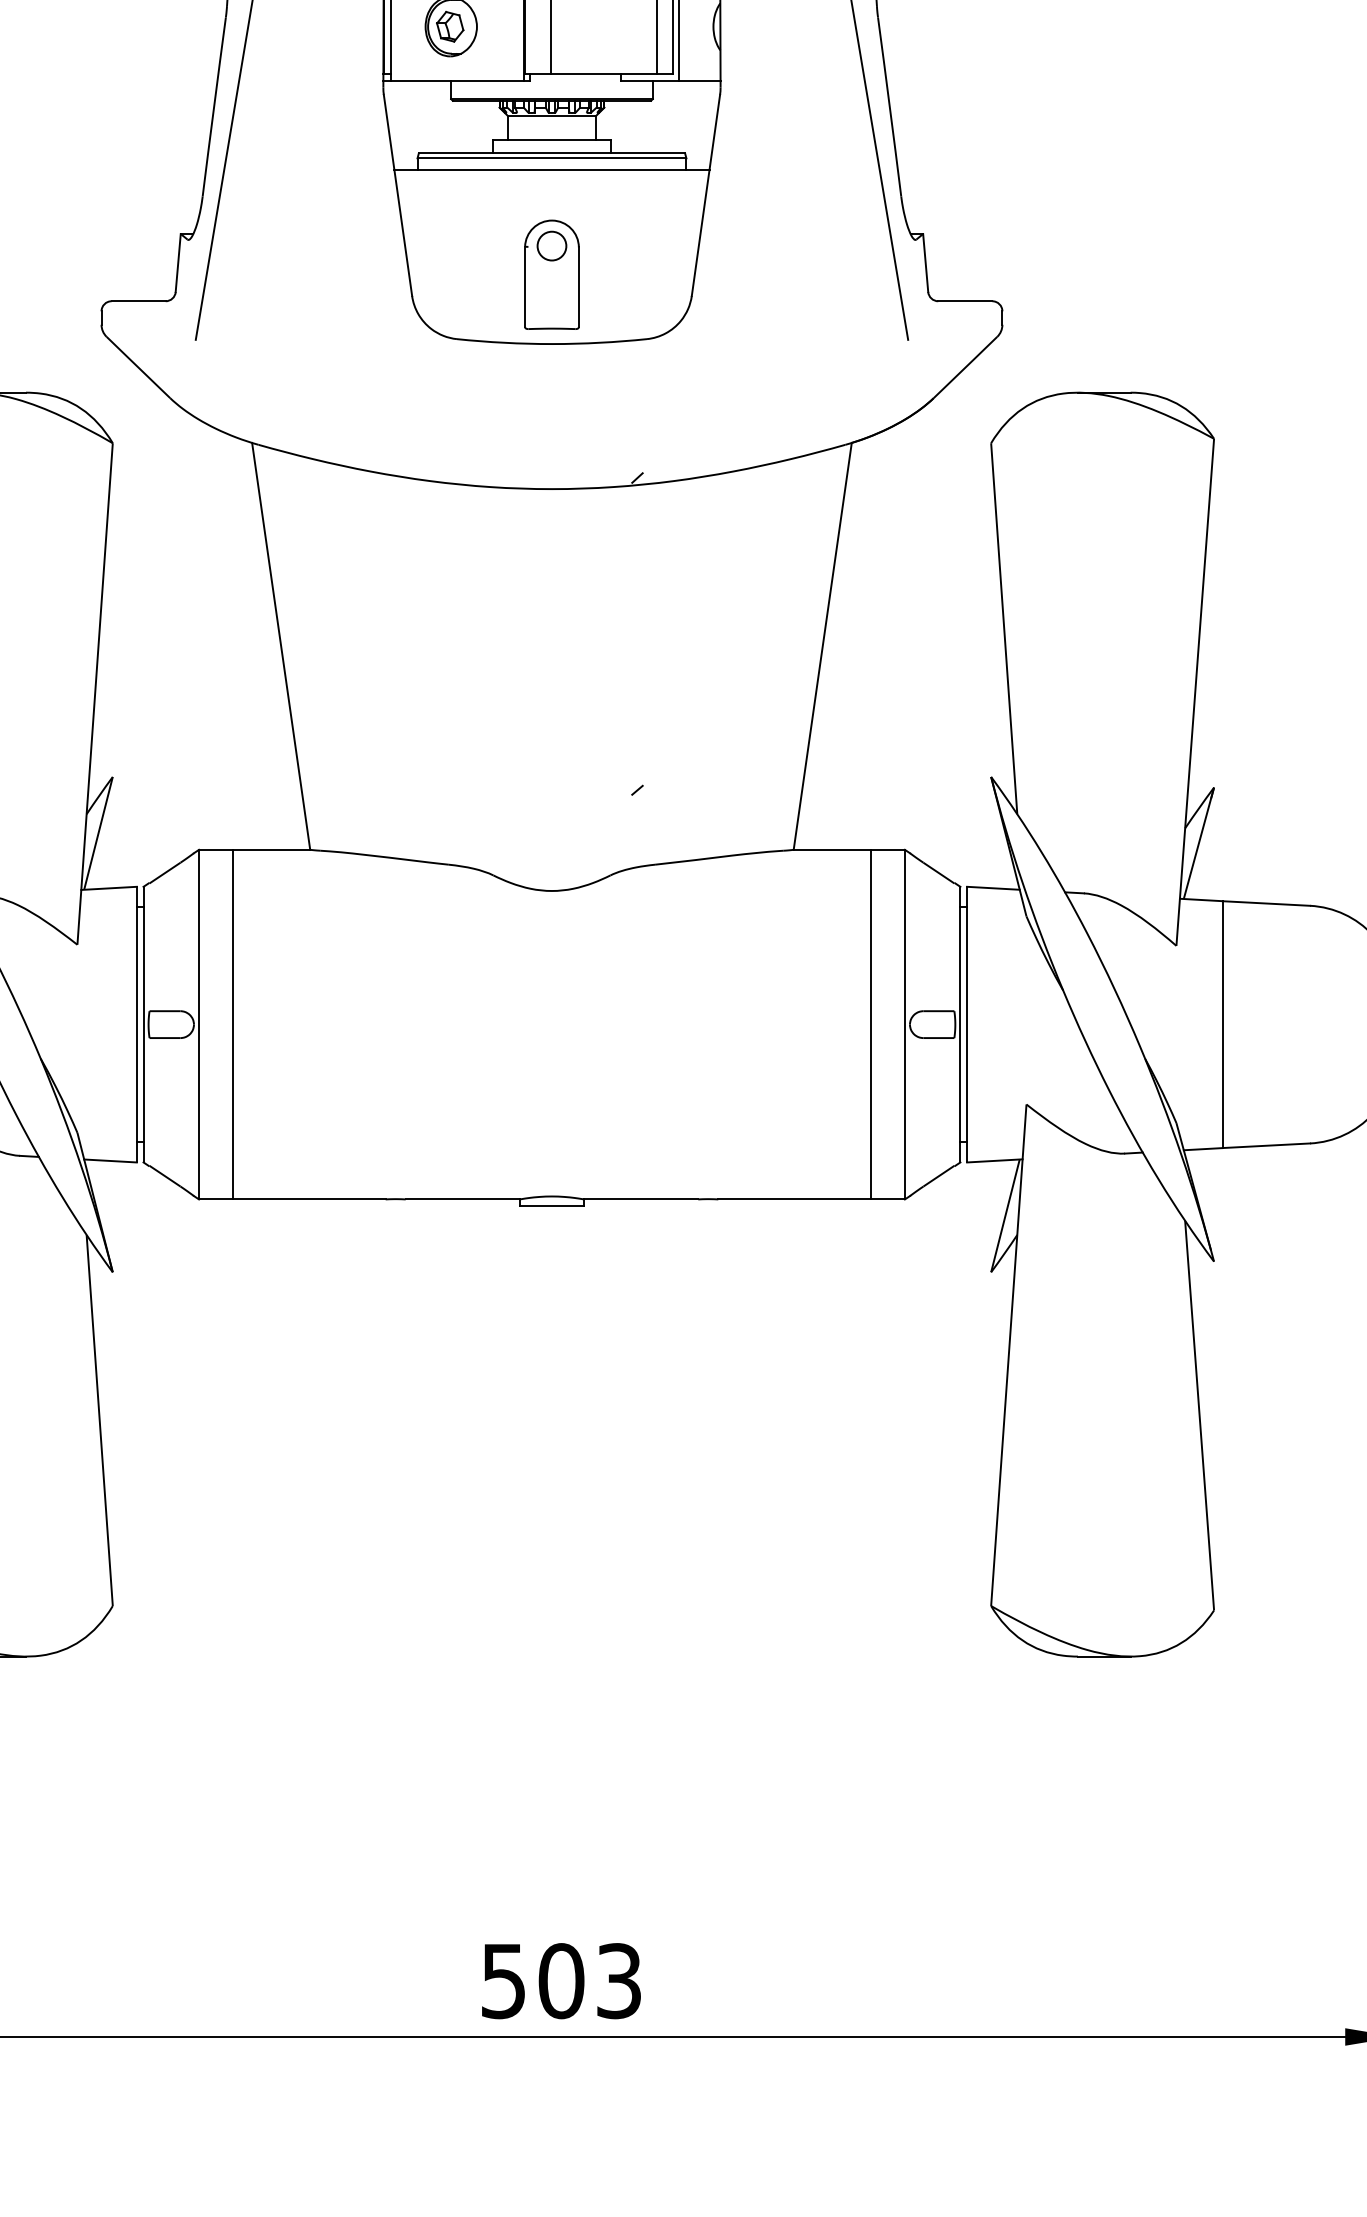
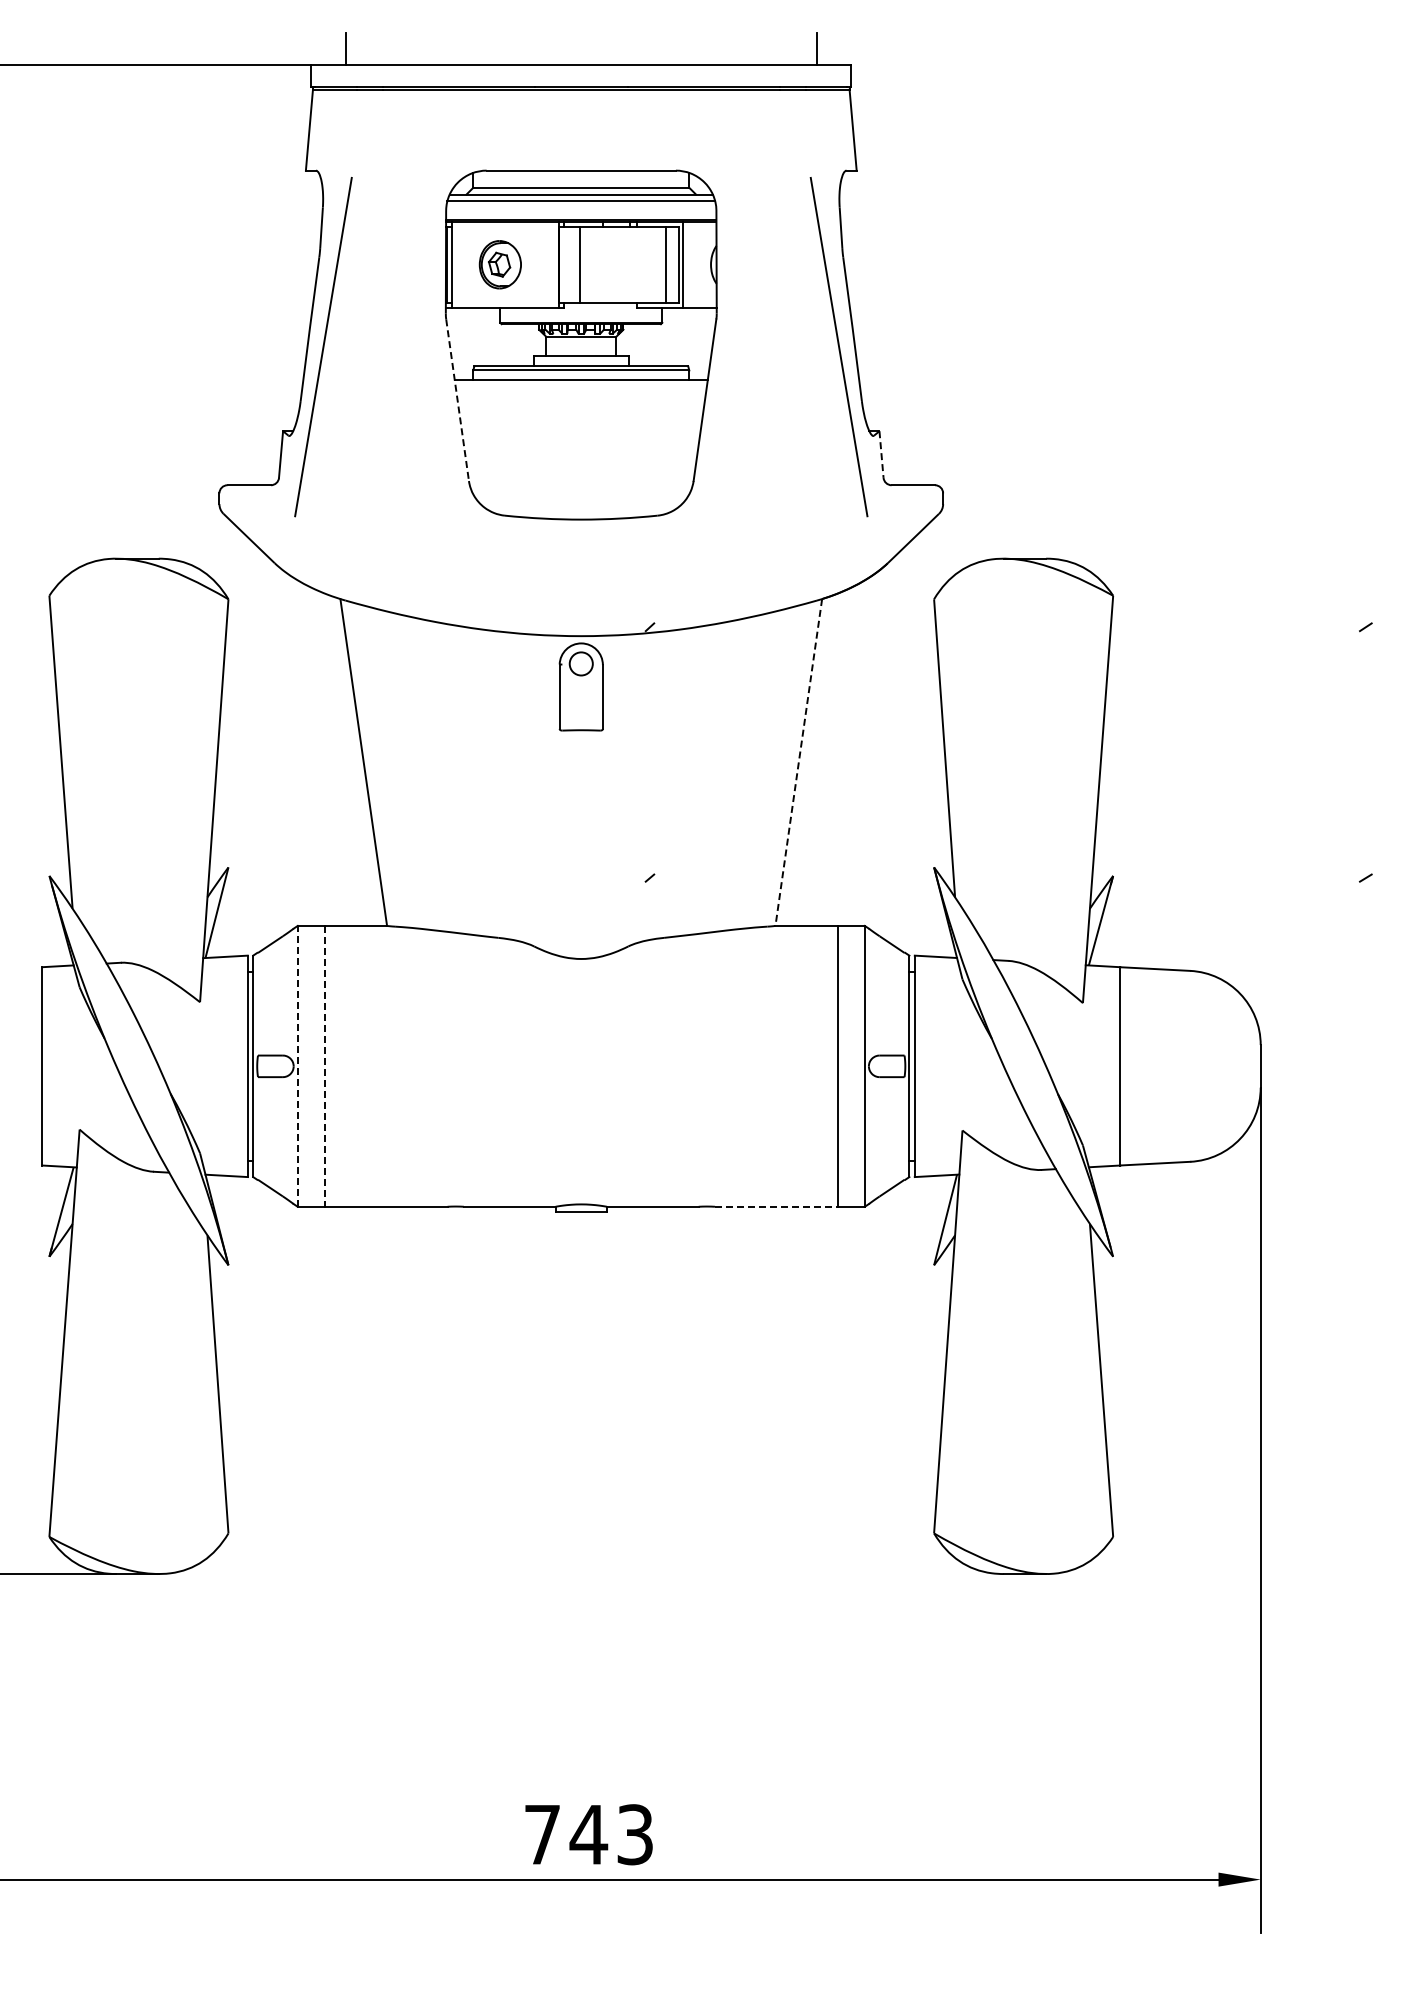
line: (397, 195) -> (457, 400), solid -> dashed
line: (925, 264) -> (881, 455), solid -> dashed
part: (550, 274) -> (580, 686), moved
line: (822, 646) -> (798, 762), solid -> dashed
line: (198, 1023) -> (297, 1065), solid -> dashed
line: (232, 1024) -> (324, 1066), solid -> dashed
line: (794, 1199) -> (776, 1206), solid -> dashed
text: (533, 1980) -> (566, 1834), 503 -> 743

